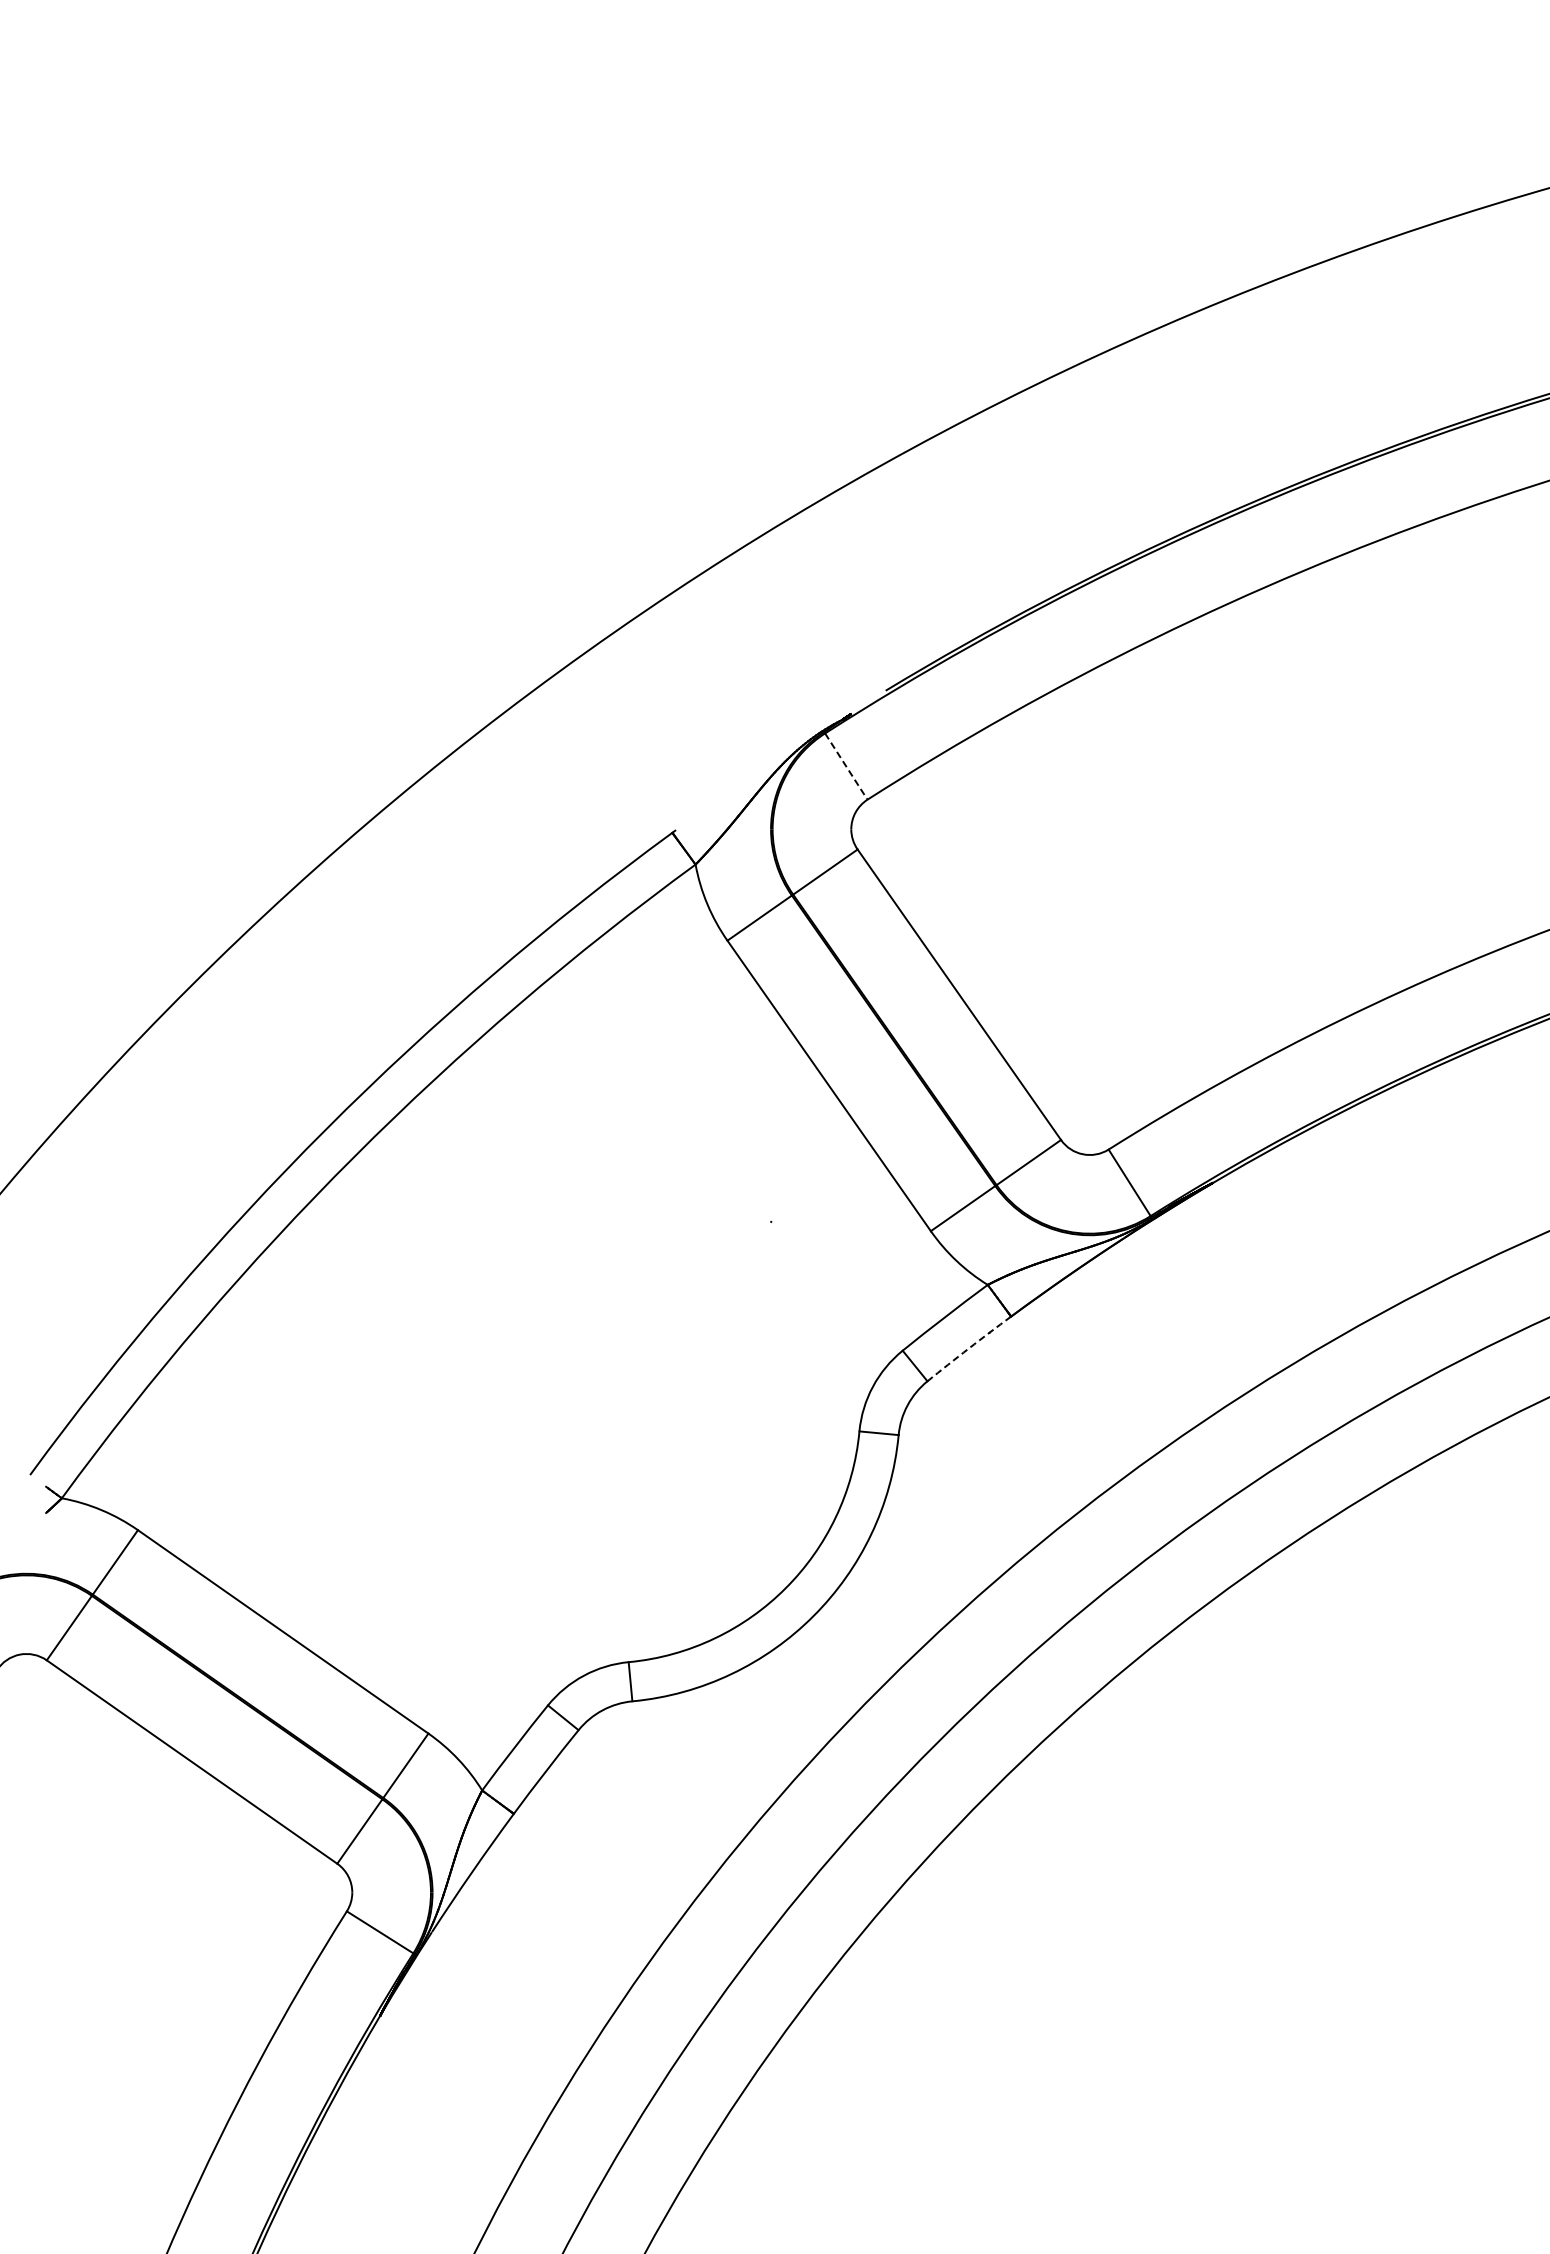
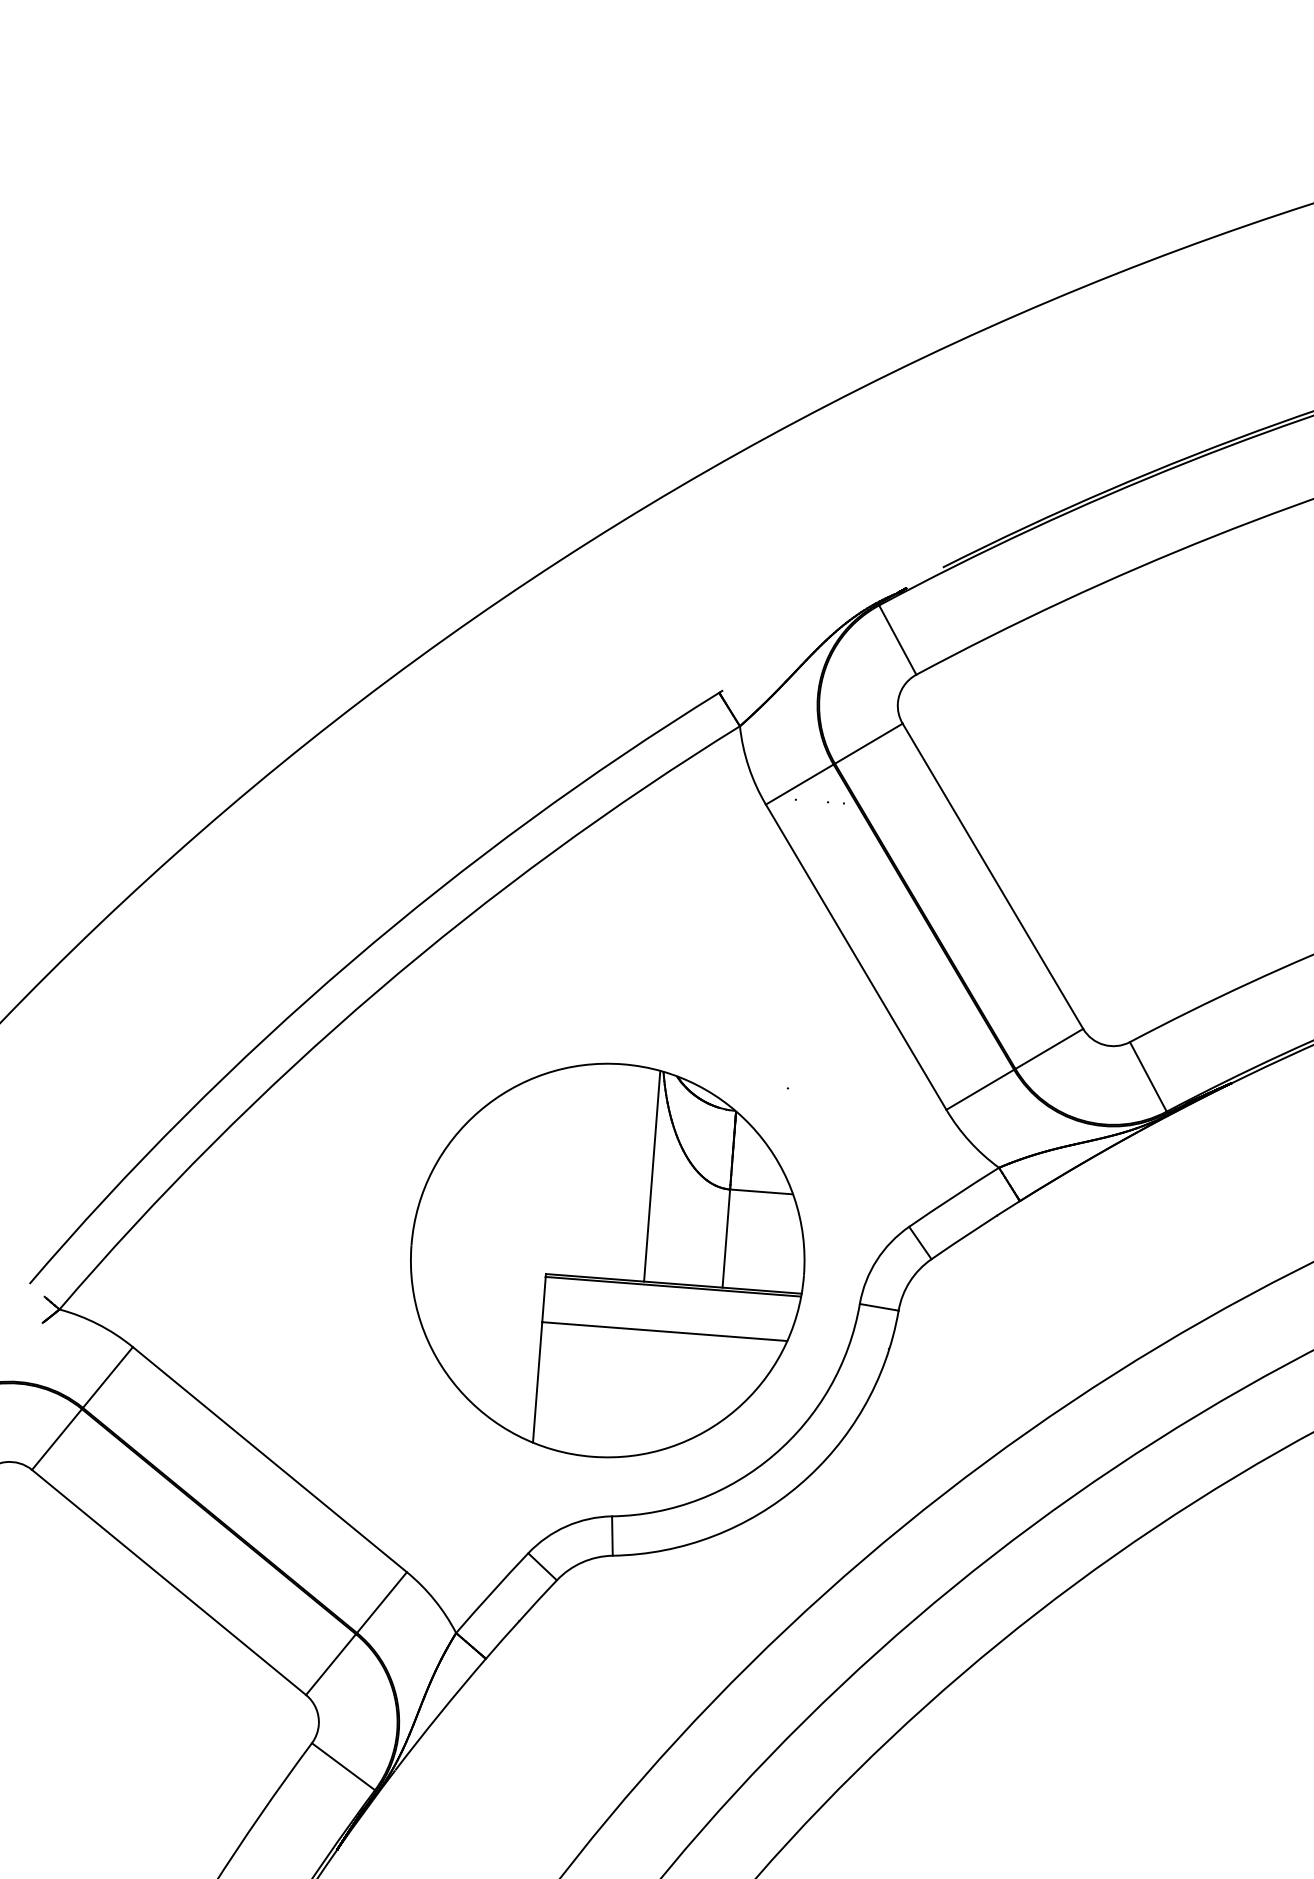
line: (846, 767) -> (897, 641), dashed -> solid
arc: (968, 1348) -> (974, 1229), dashed -> solid
part: (604, 1407) -> (607, 1260), added

